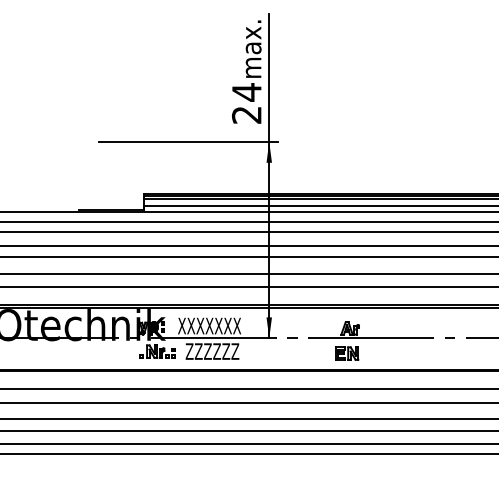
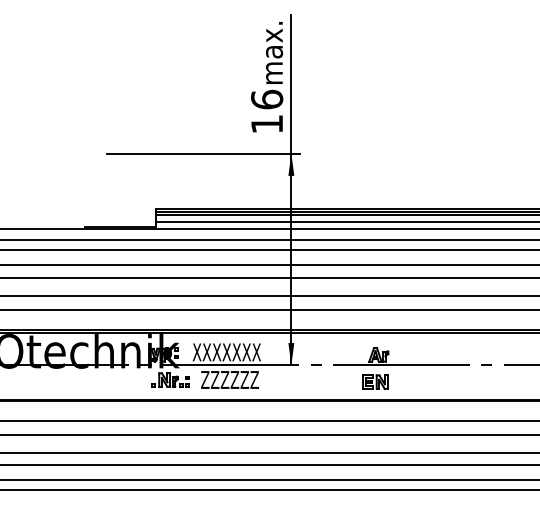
text: (246, 103) -> (266, 111), 24 -> 16

